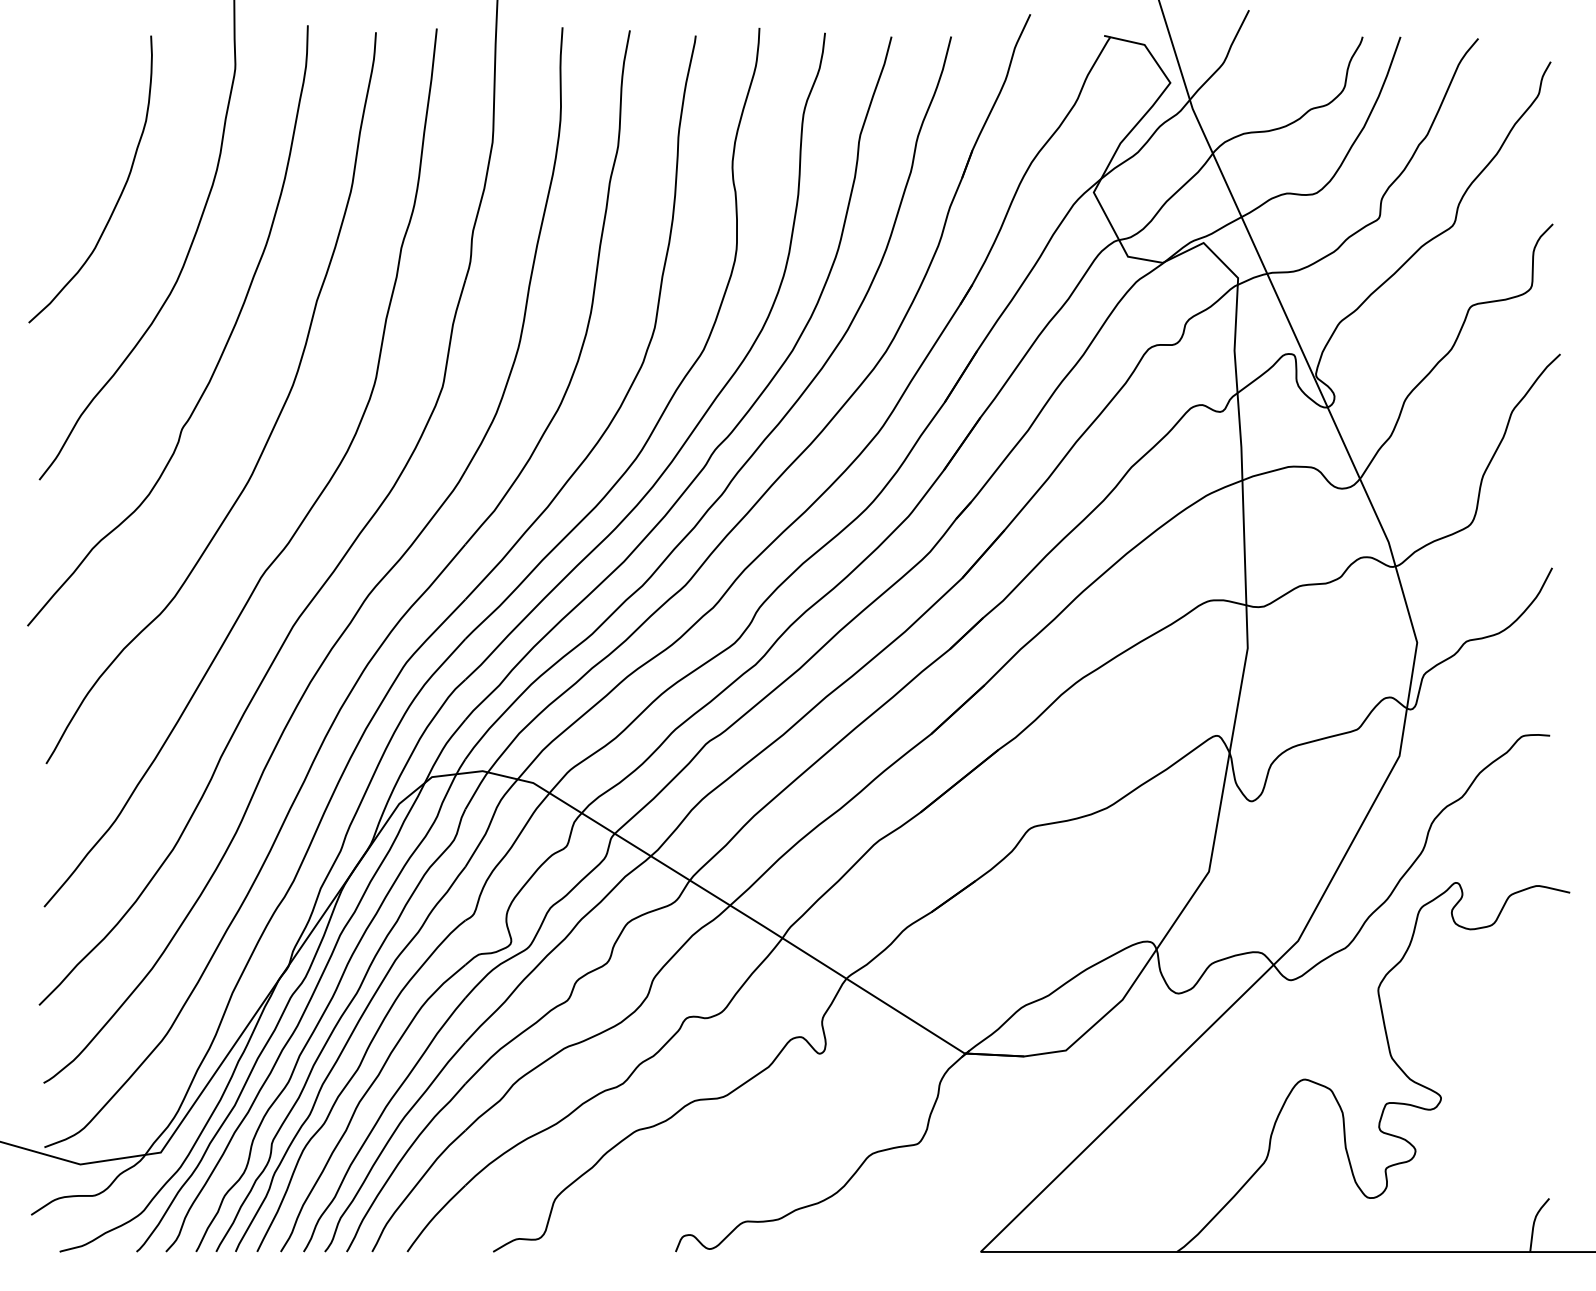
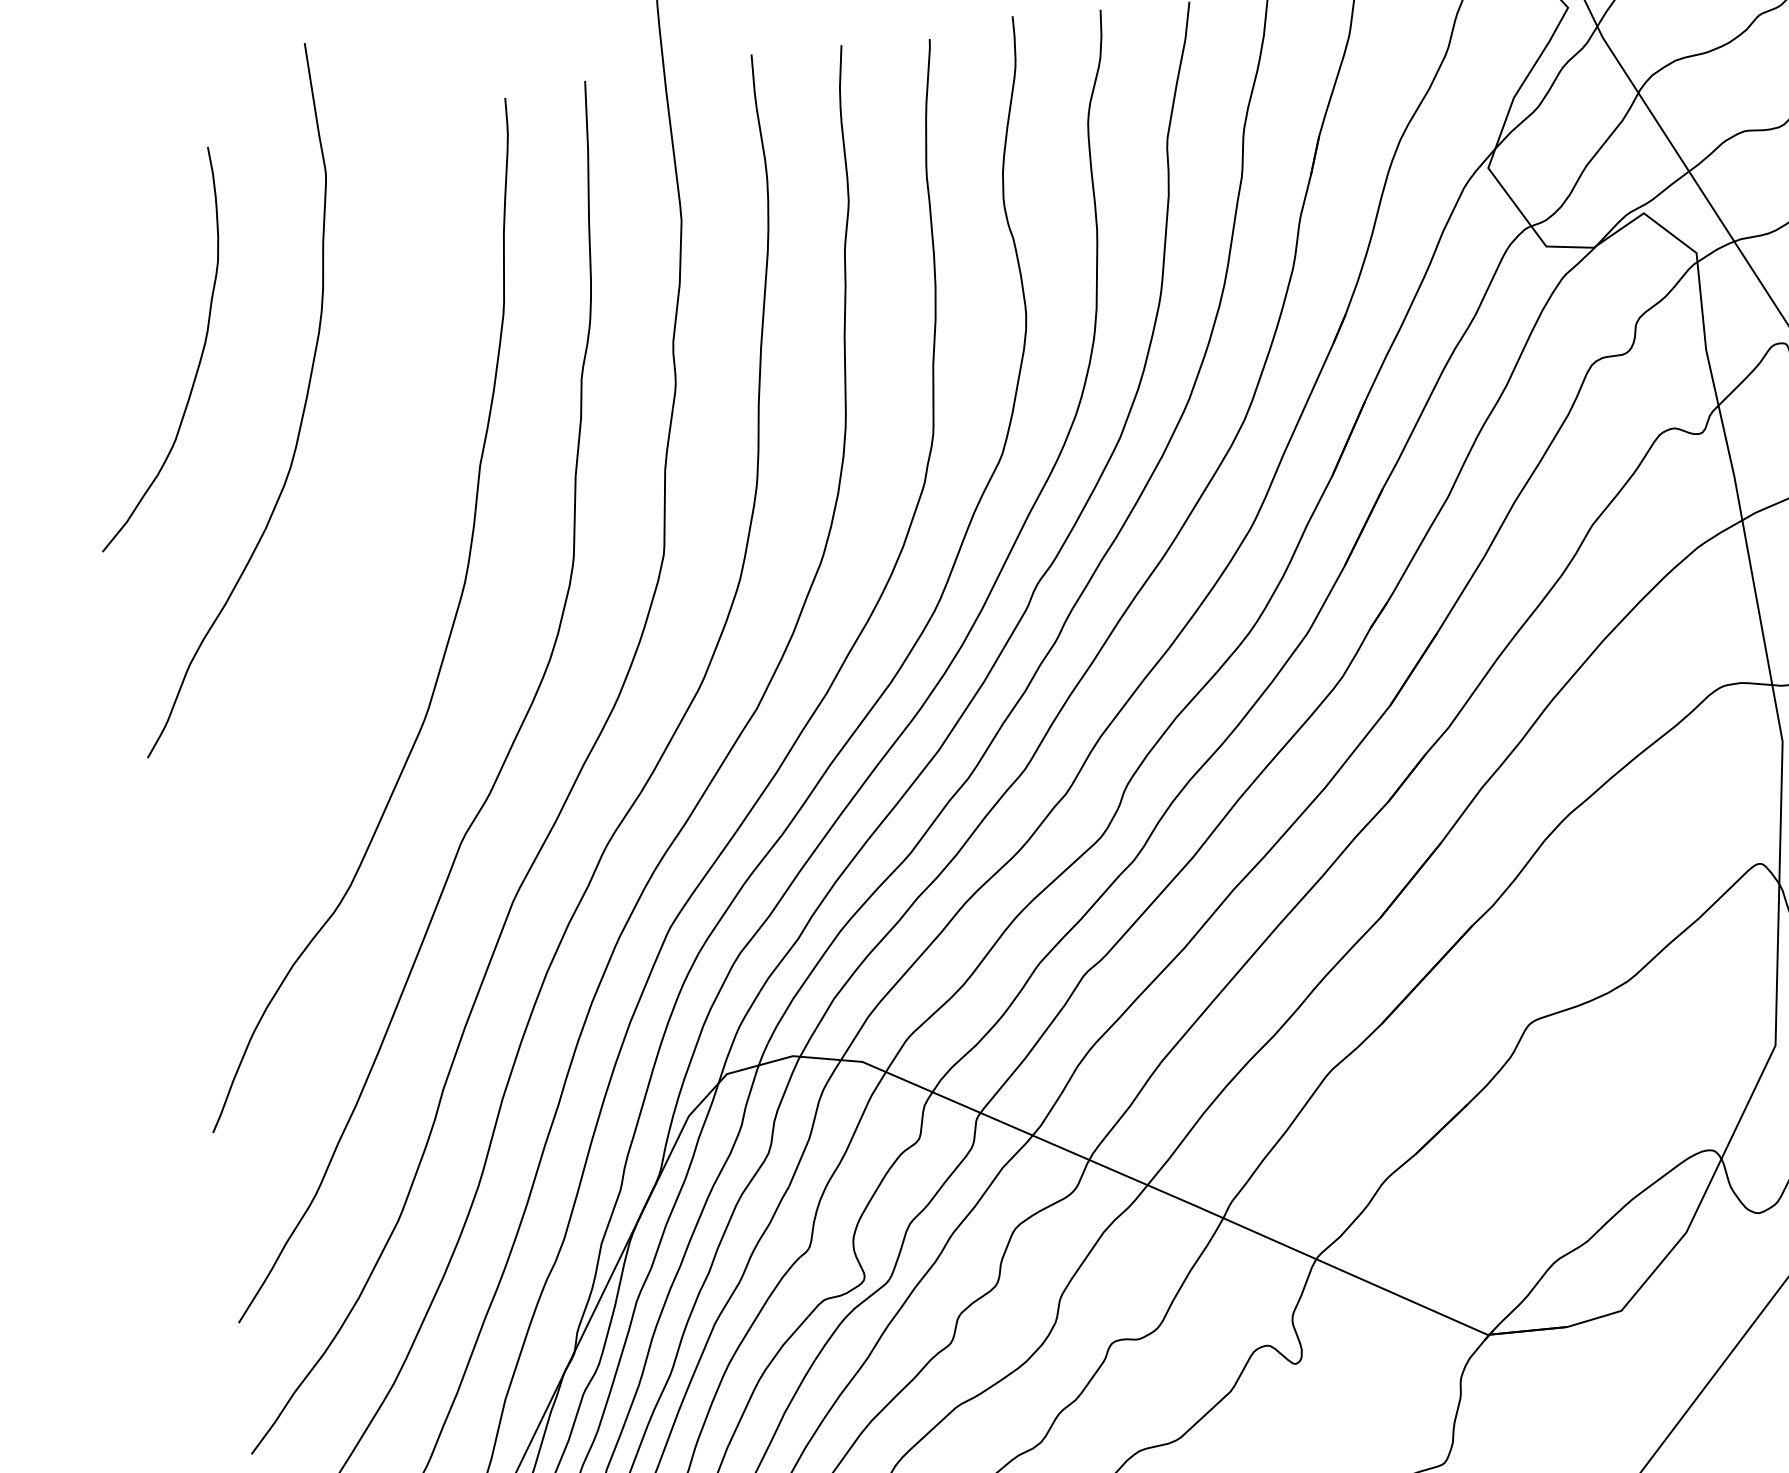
curve: (222, 350) -> (364, 550), removed

